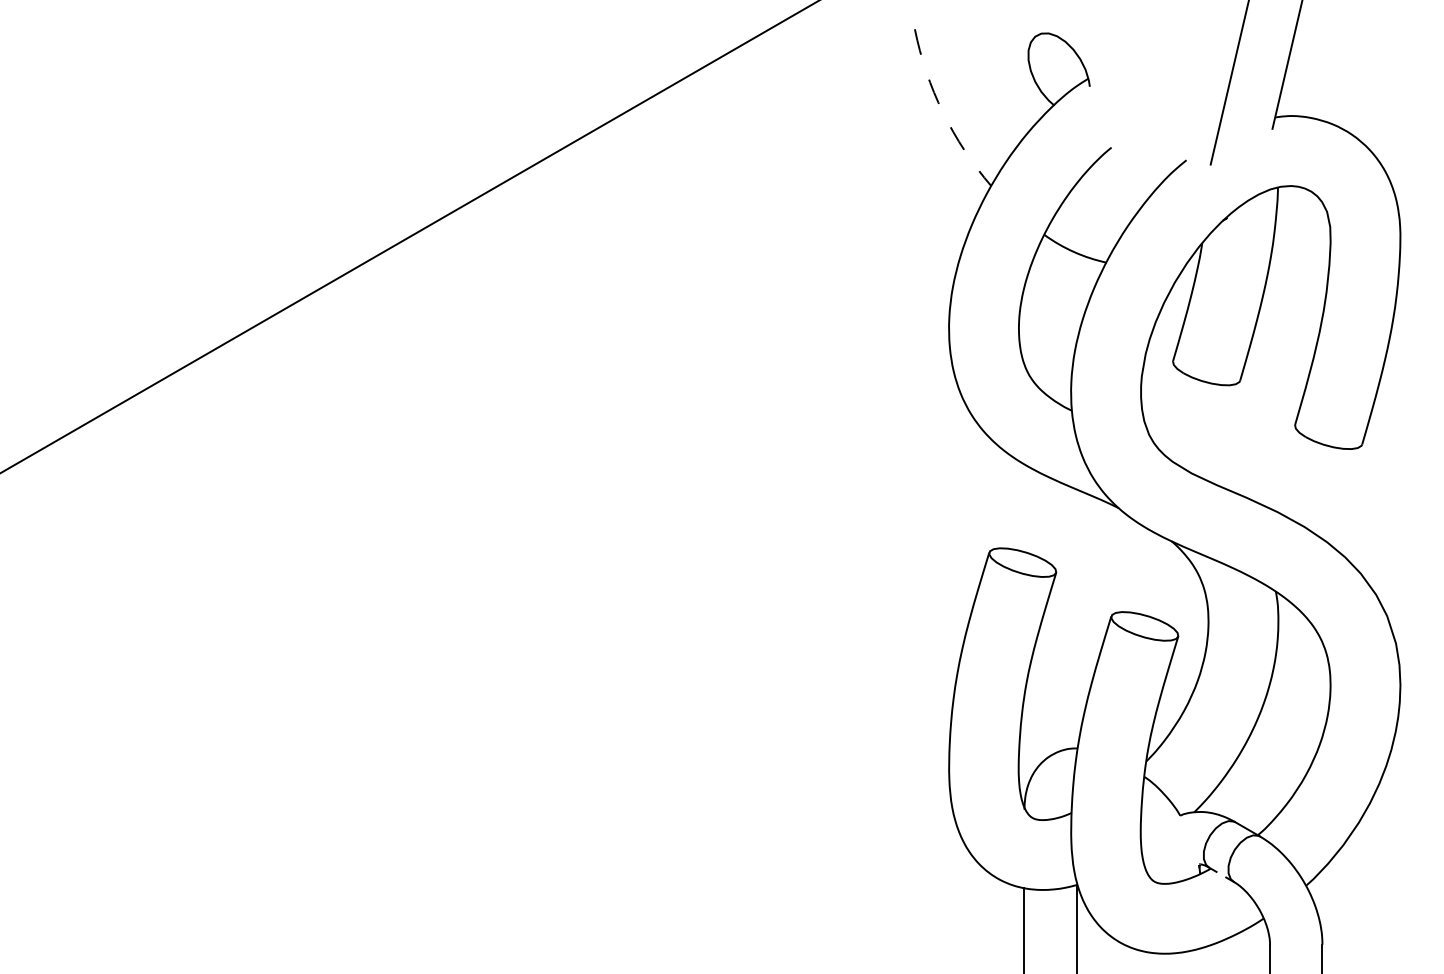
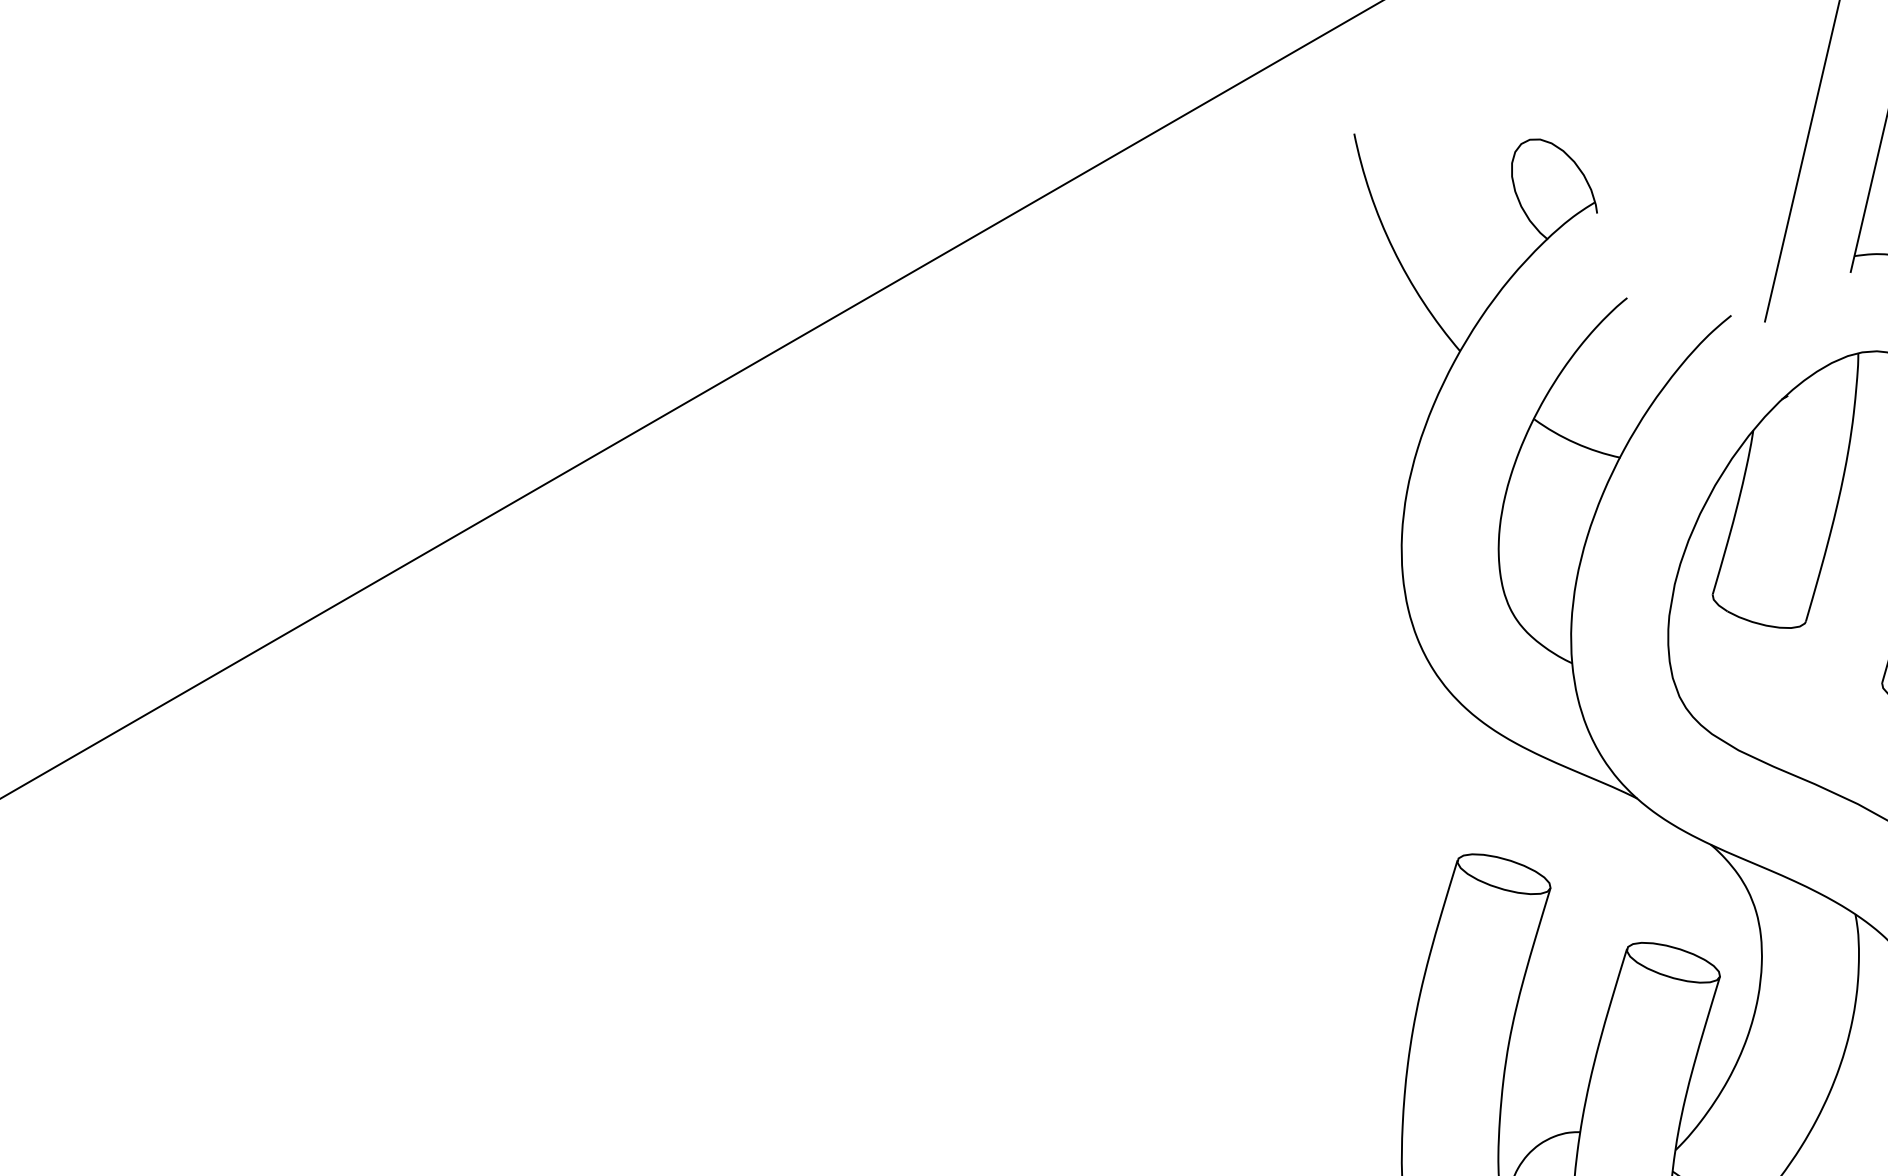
arc: (943, 112) -> (1393, 249), dashed -> solid

